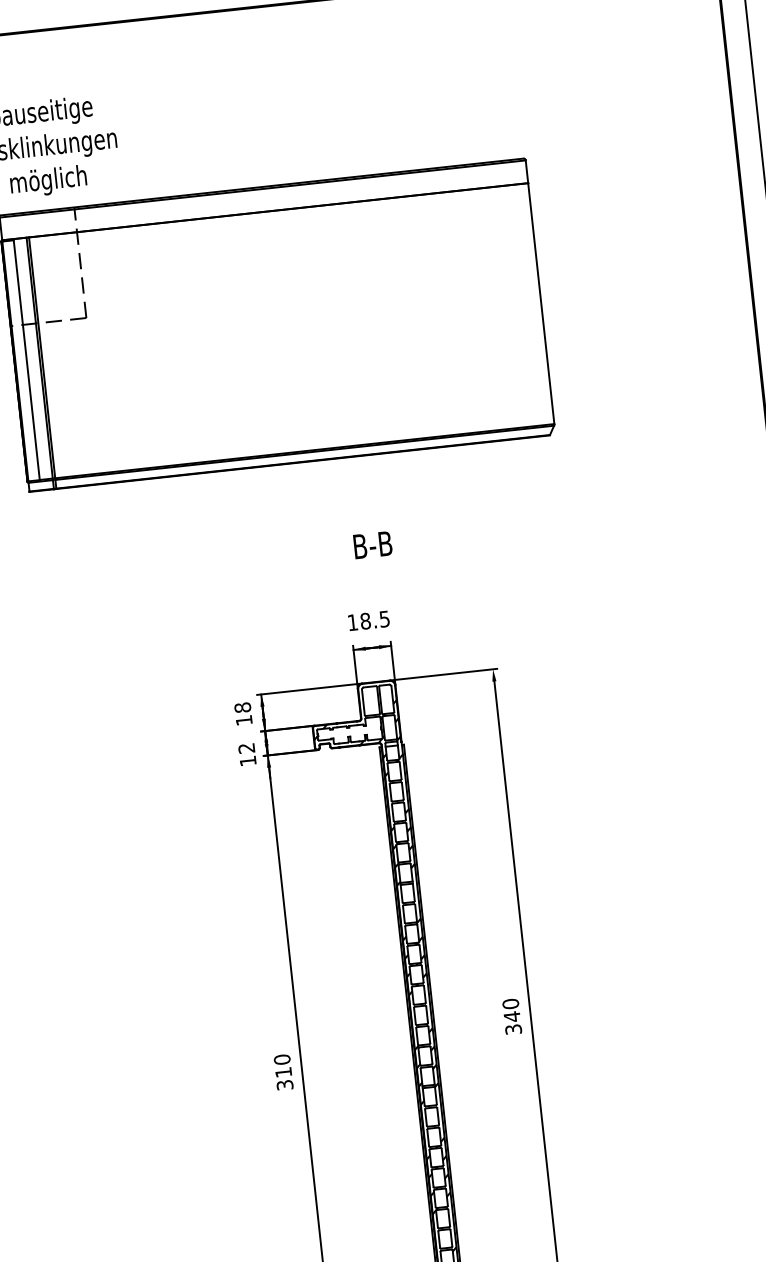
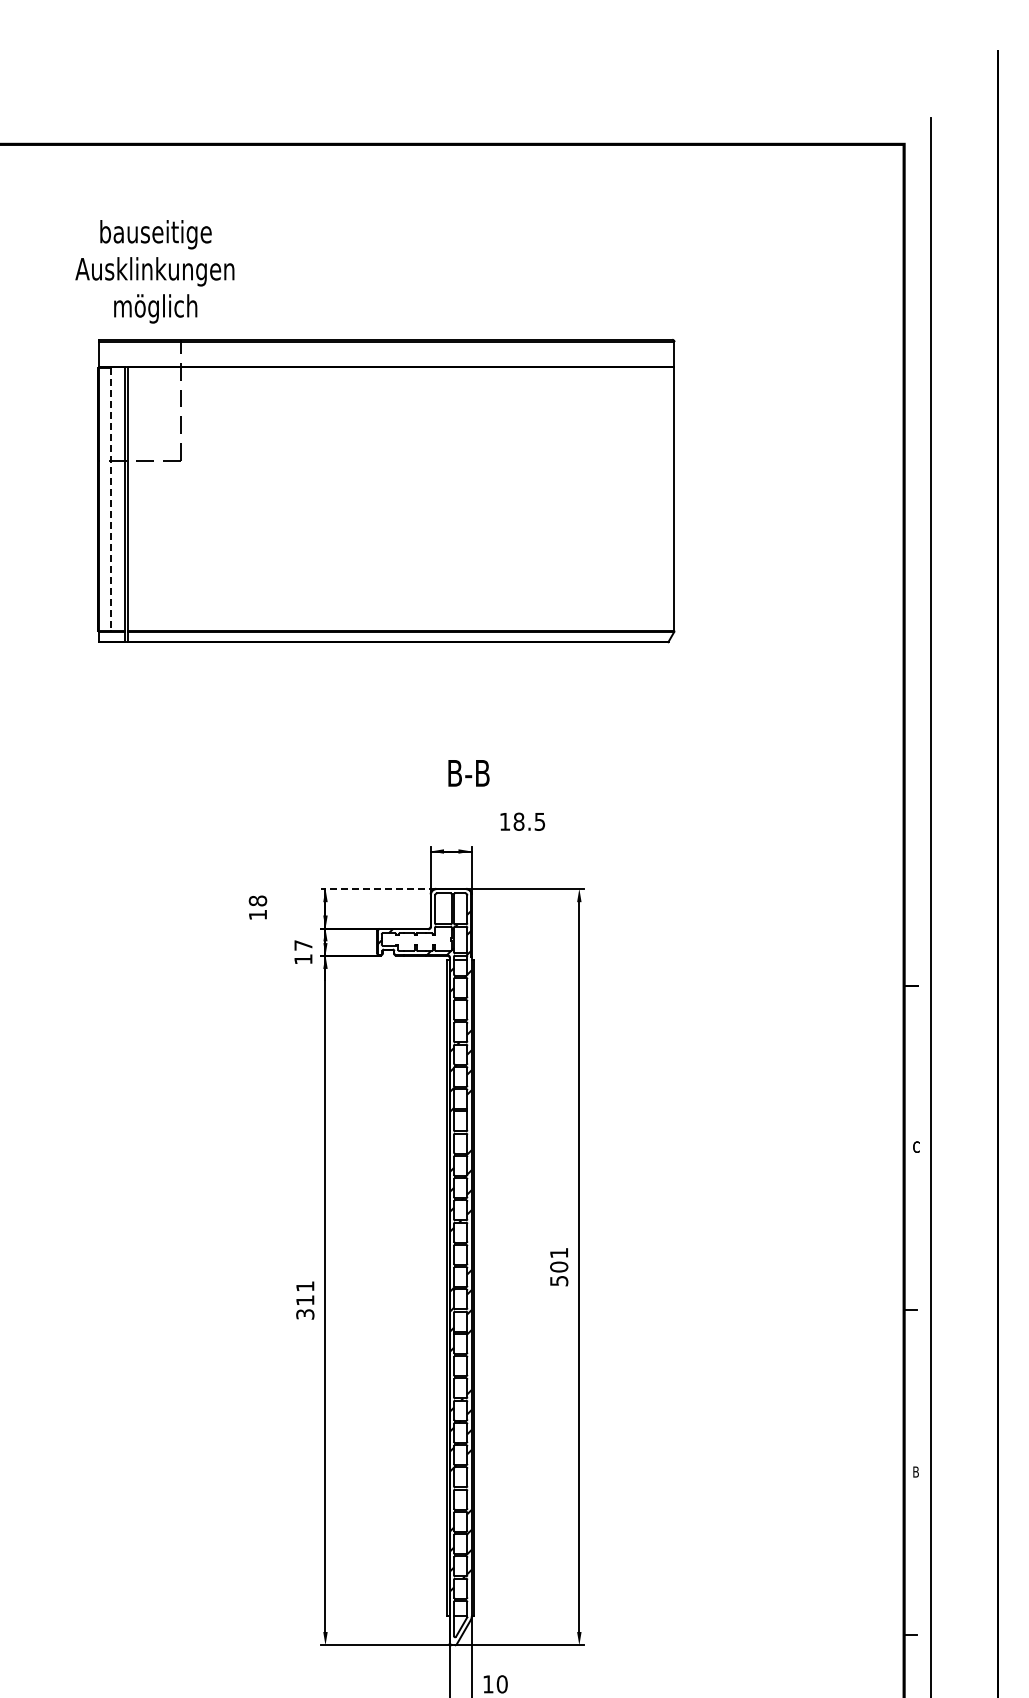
line: (27, 361) -> (111, 500), solid -> dashed
text: (372, 545) -> (468, 773), moved
text: (368, 620) -> (522, 821), moved
line: (309, 688) -> (378, 888), solid -> dashed
text: (243, 713) -> (257, 907), moved
text: (246, 748) -> (303, 945), 12 -> 17
text: (512, 1016) -> (559, 1266), 340 -> 501
text: (282, 1059) -> (305, 1286), 310 -> 311

